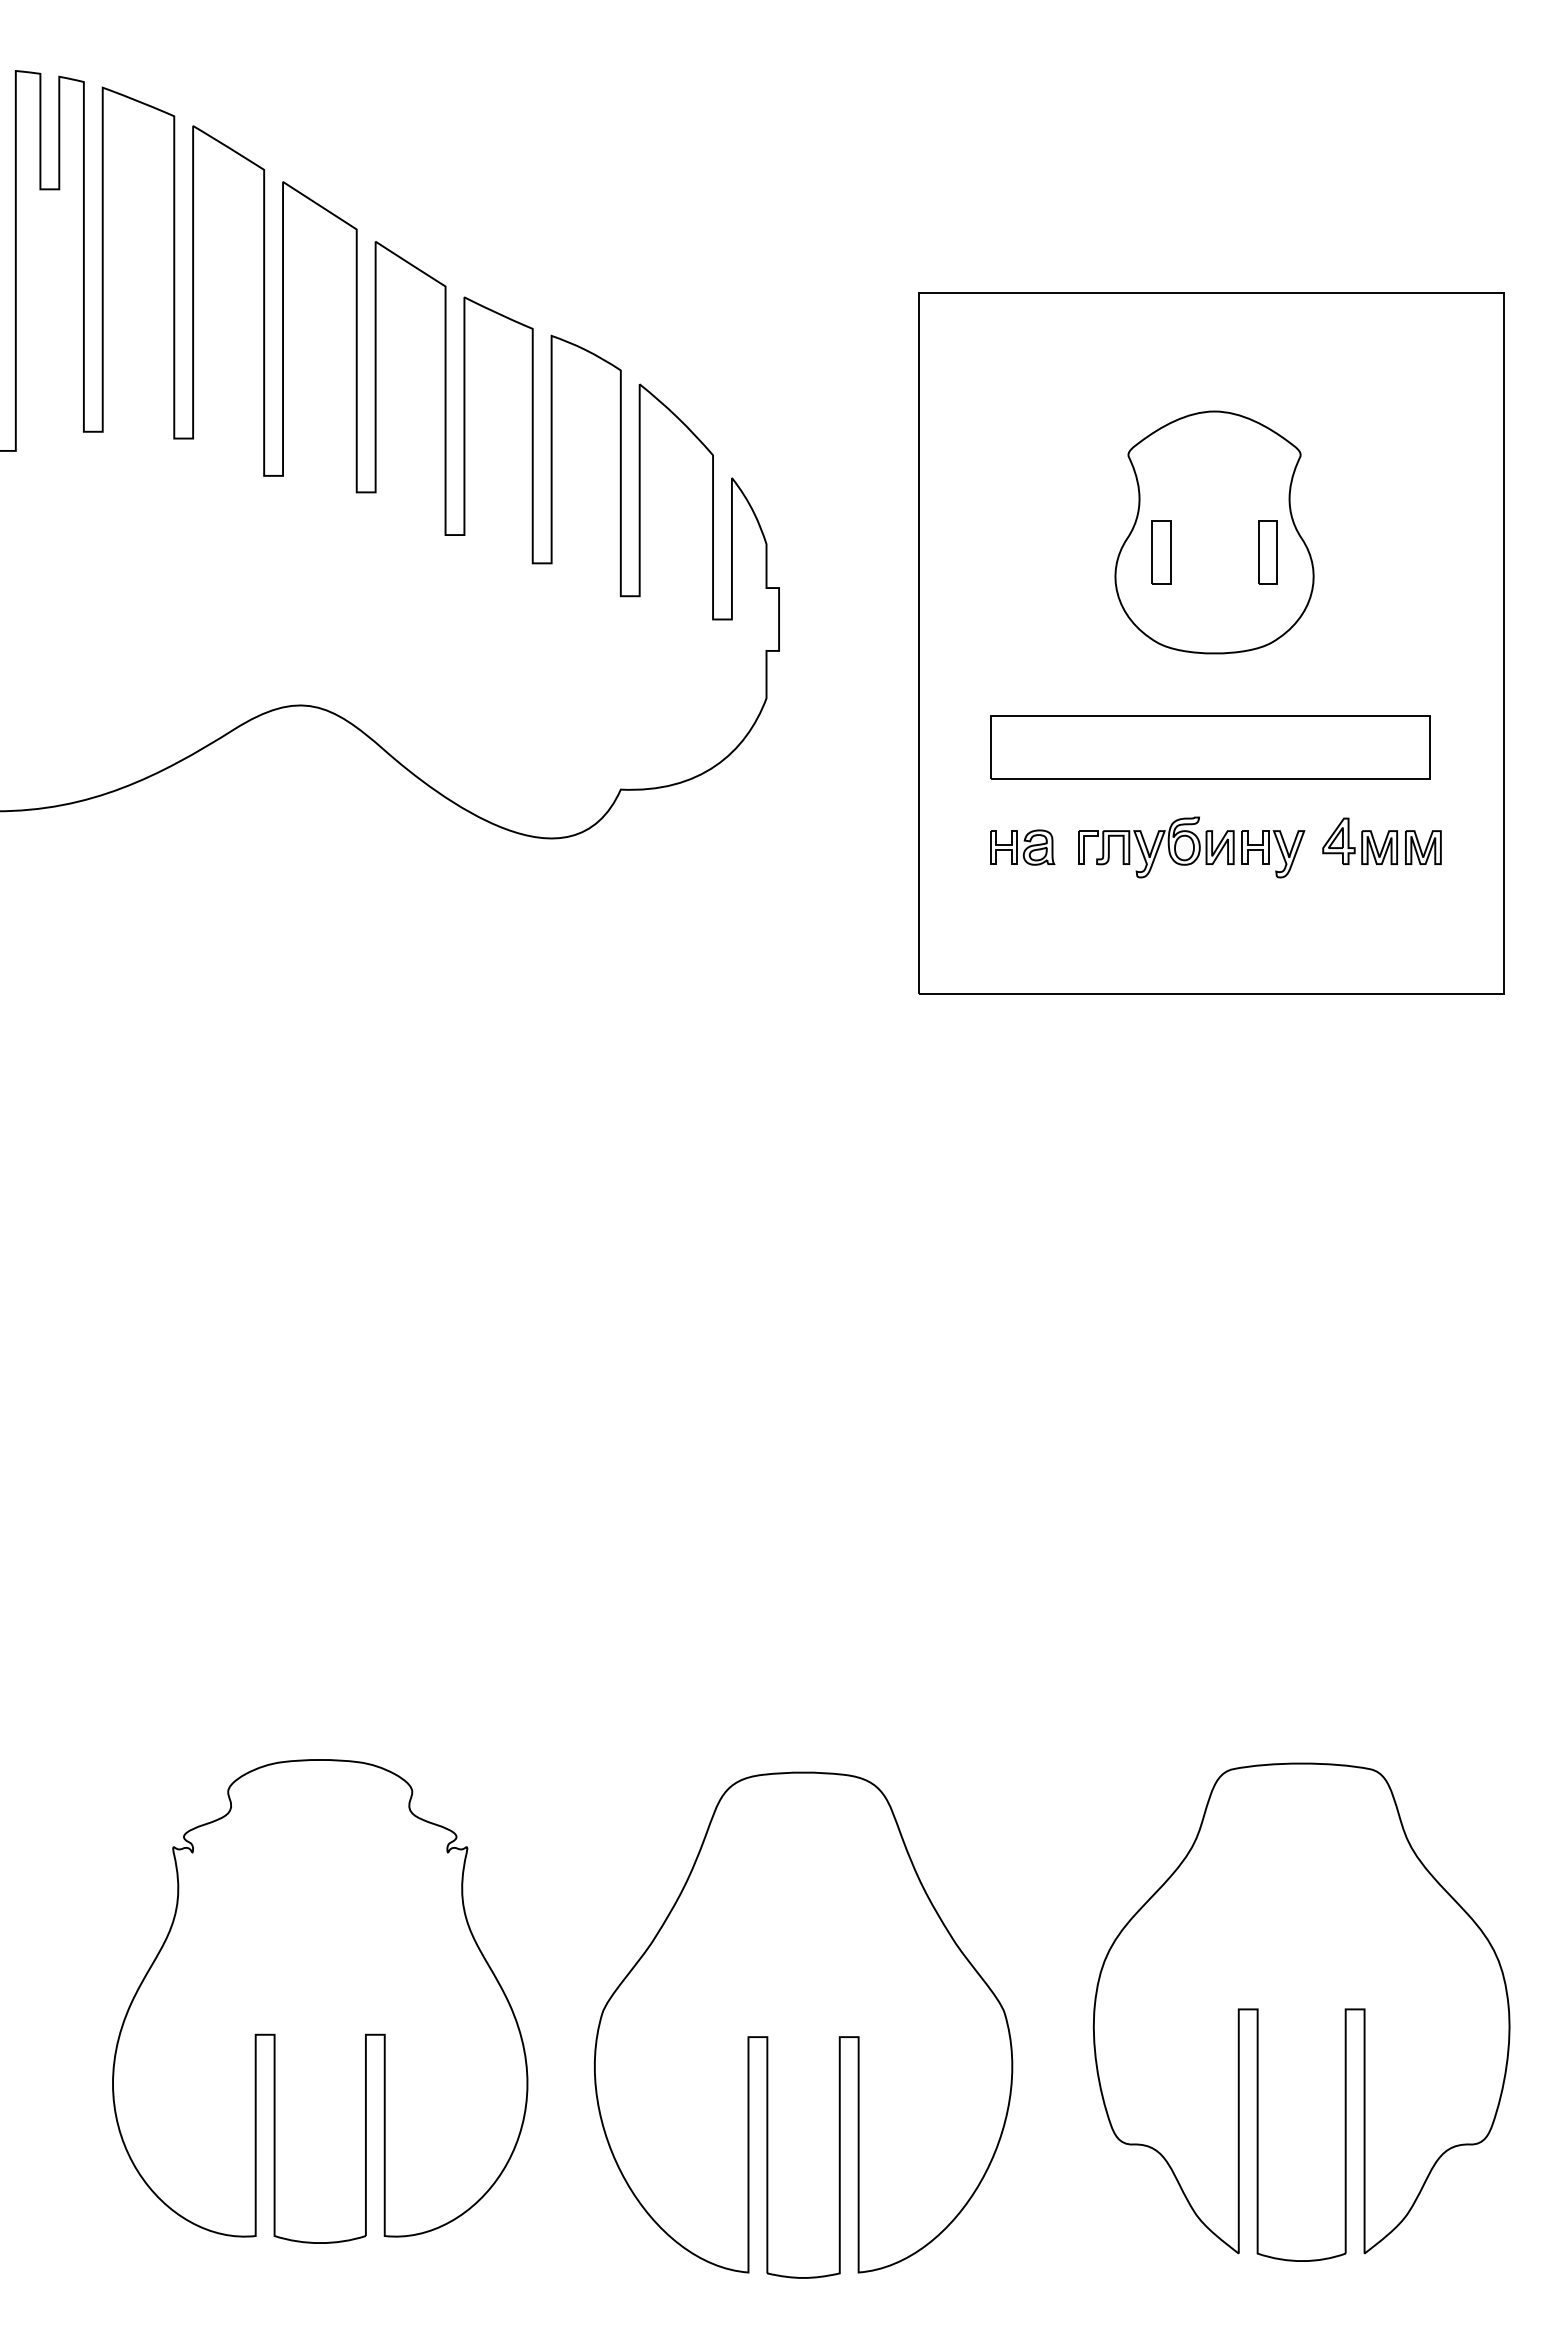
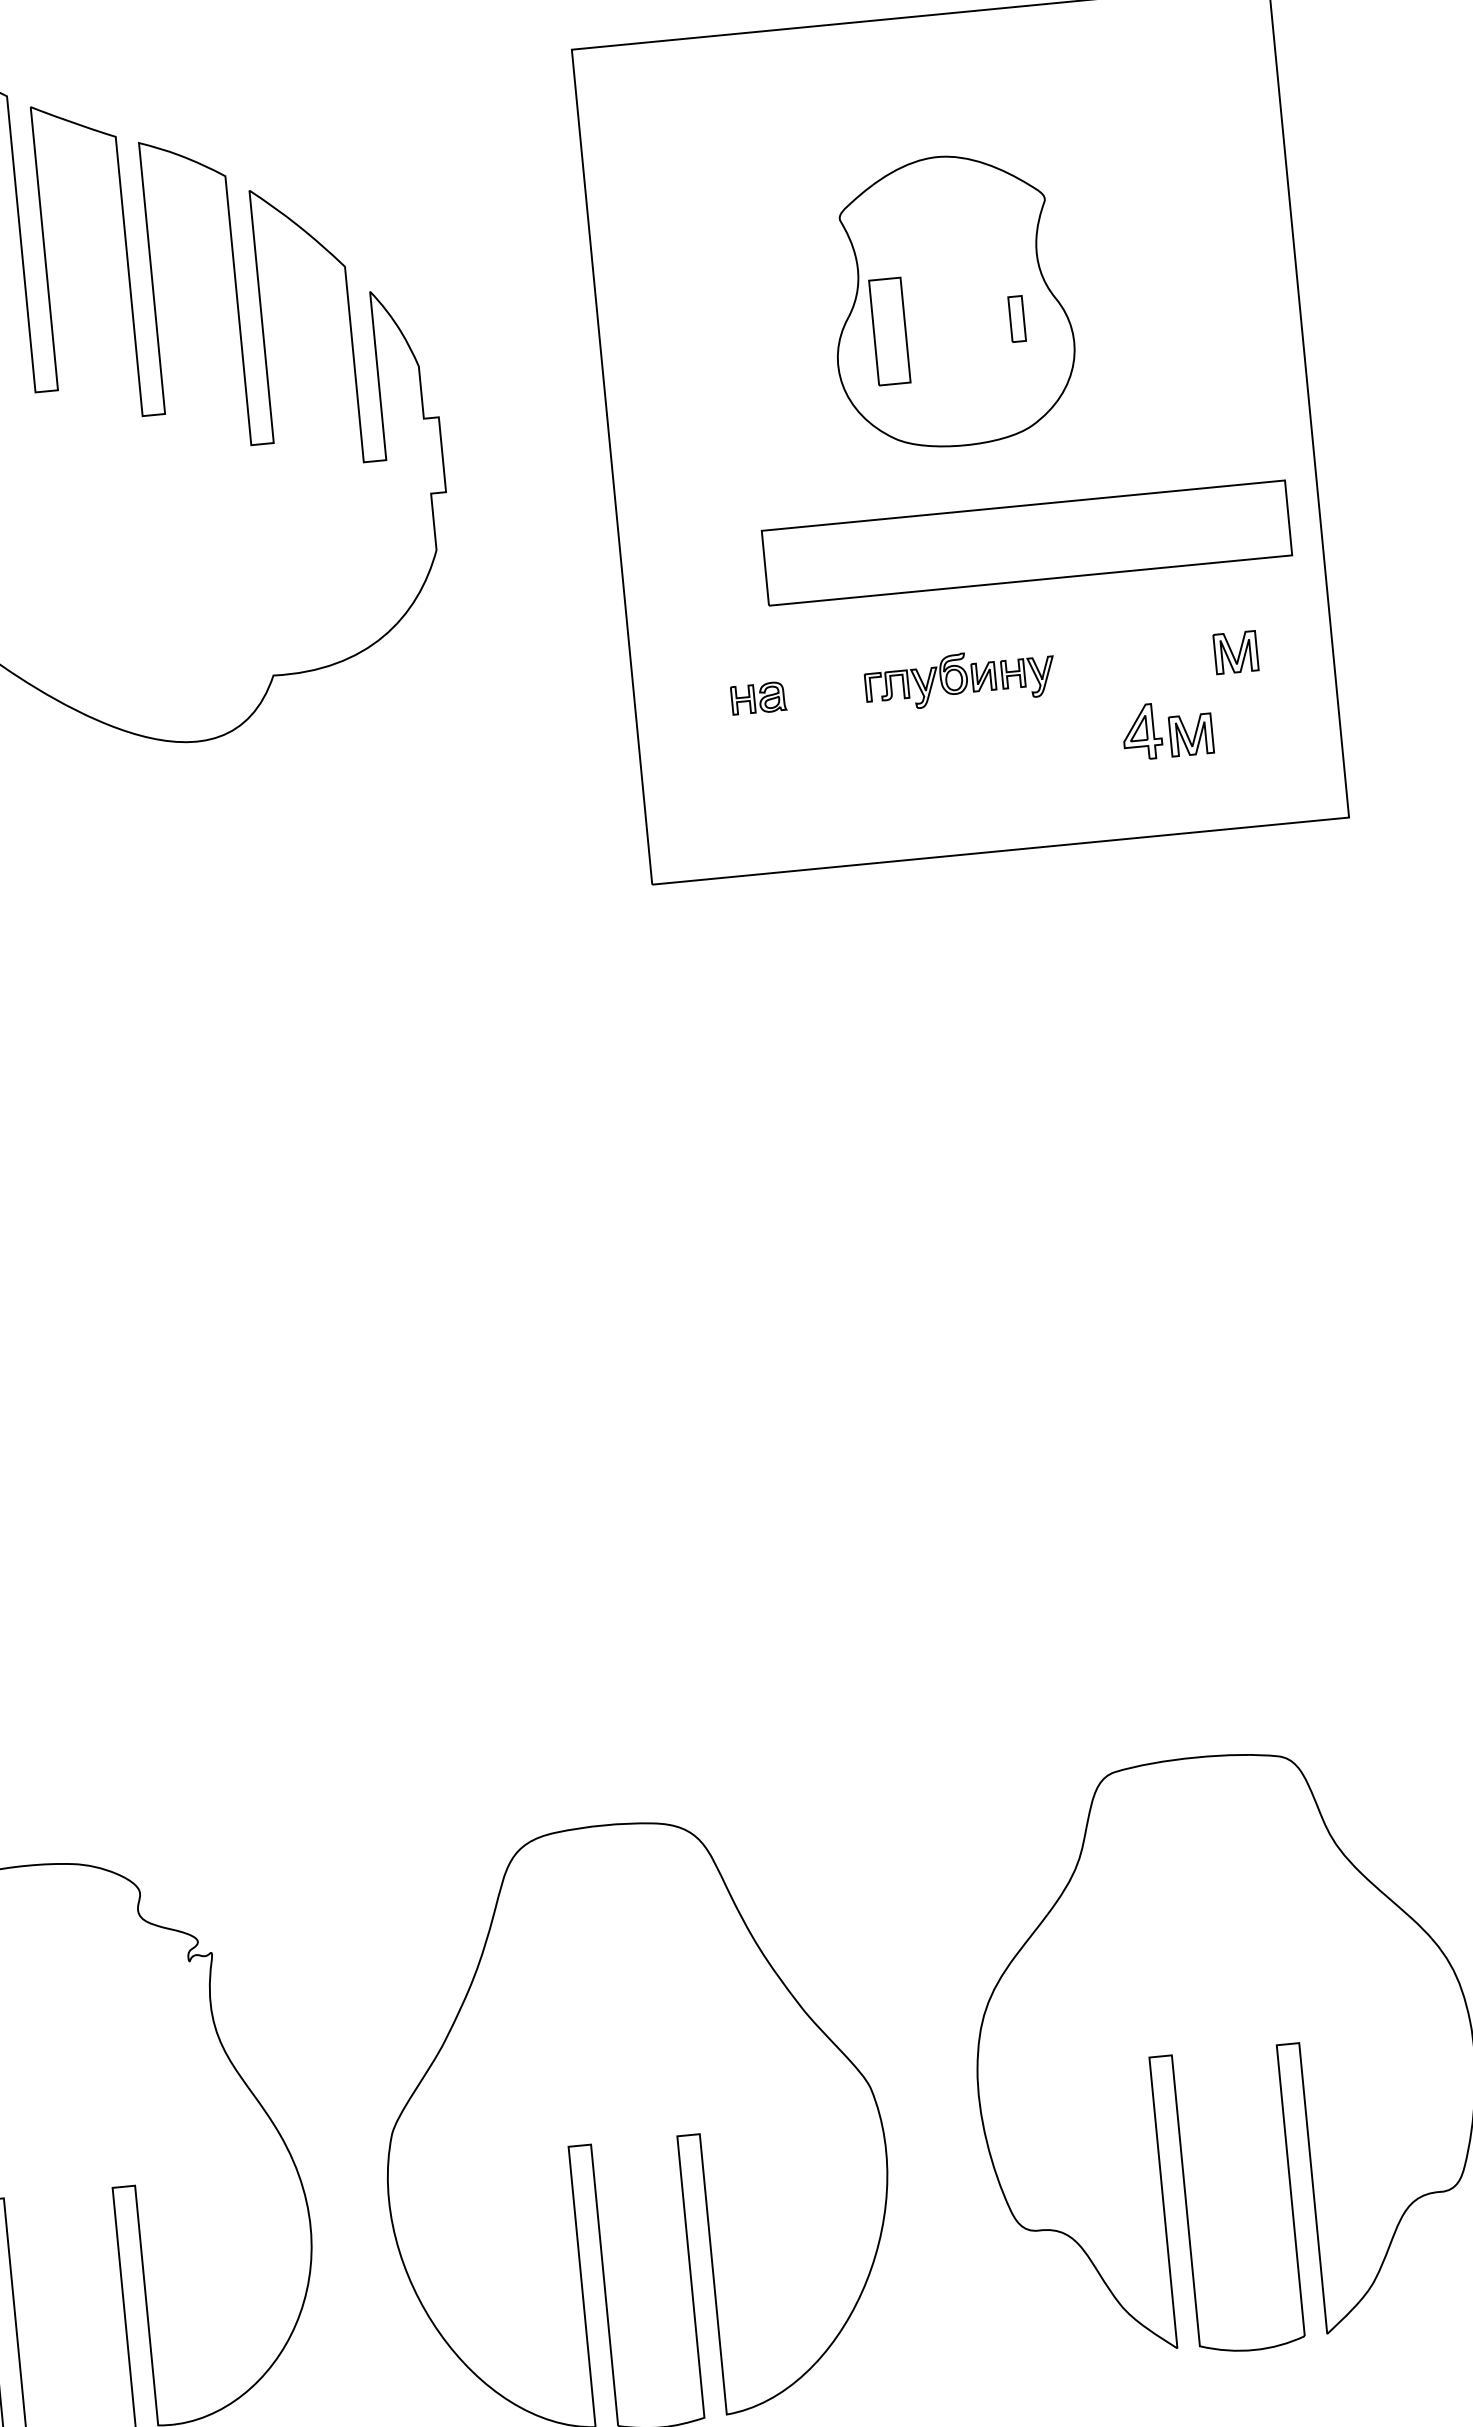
part: (1161, 552) -> (890, 331), size x1.4
part: (1267, 552) -> (1016, 318), size x0.6
part: (1210, 747) -> (1027, 542), moved
part: (1359, 840) -> (1166, 728), moved
part: (1022, 847) -> (758, 698), size x0.7
part: (1191, 847) -> (959, 679), size x0.7

